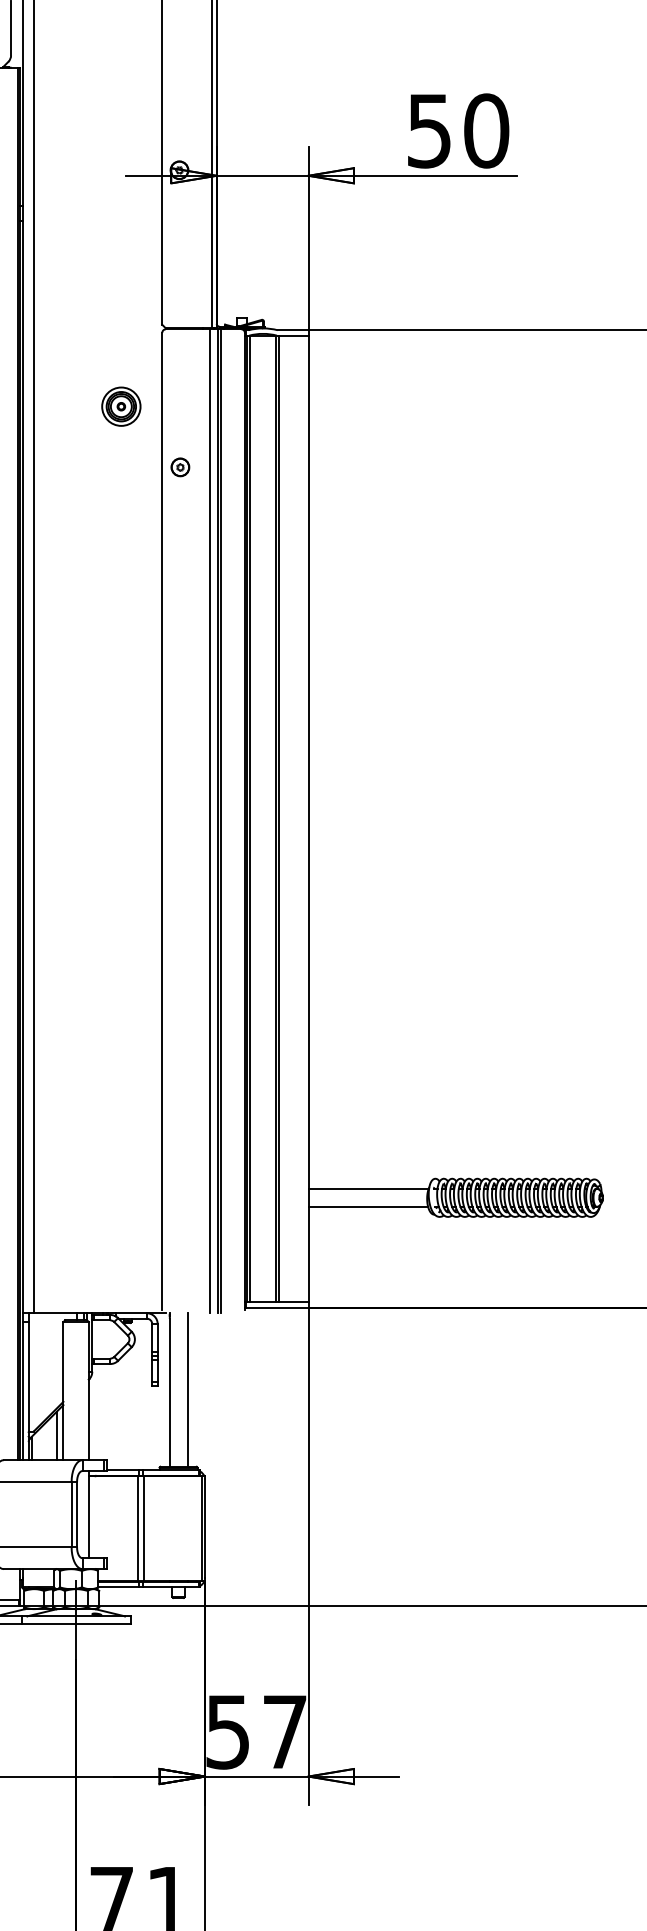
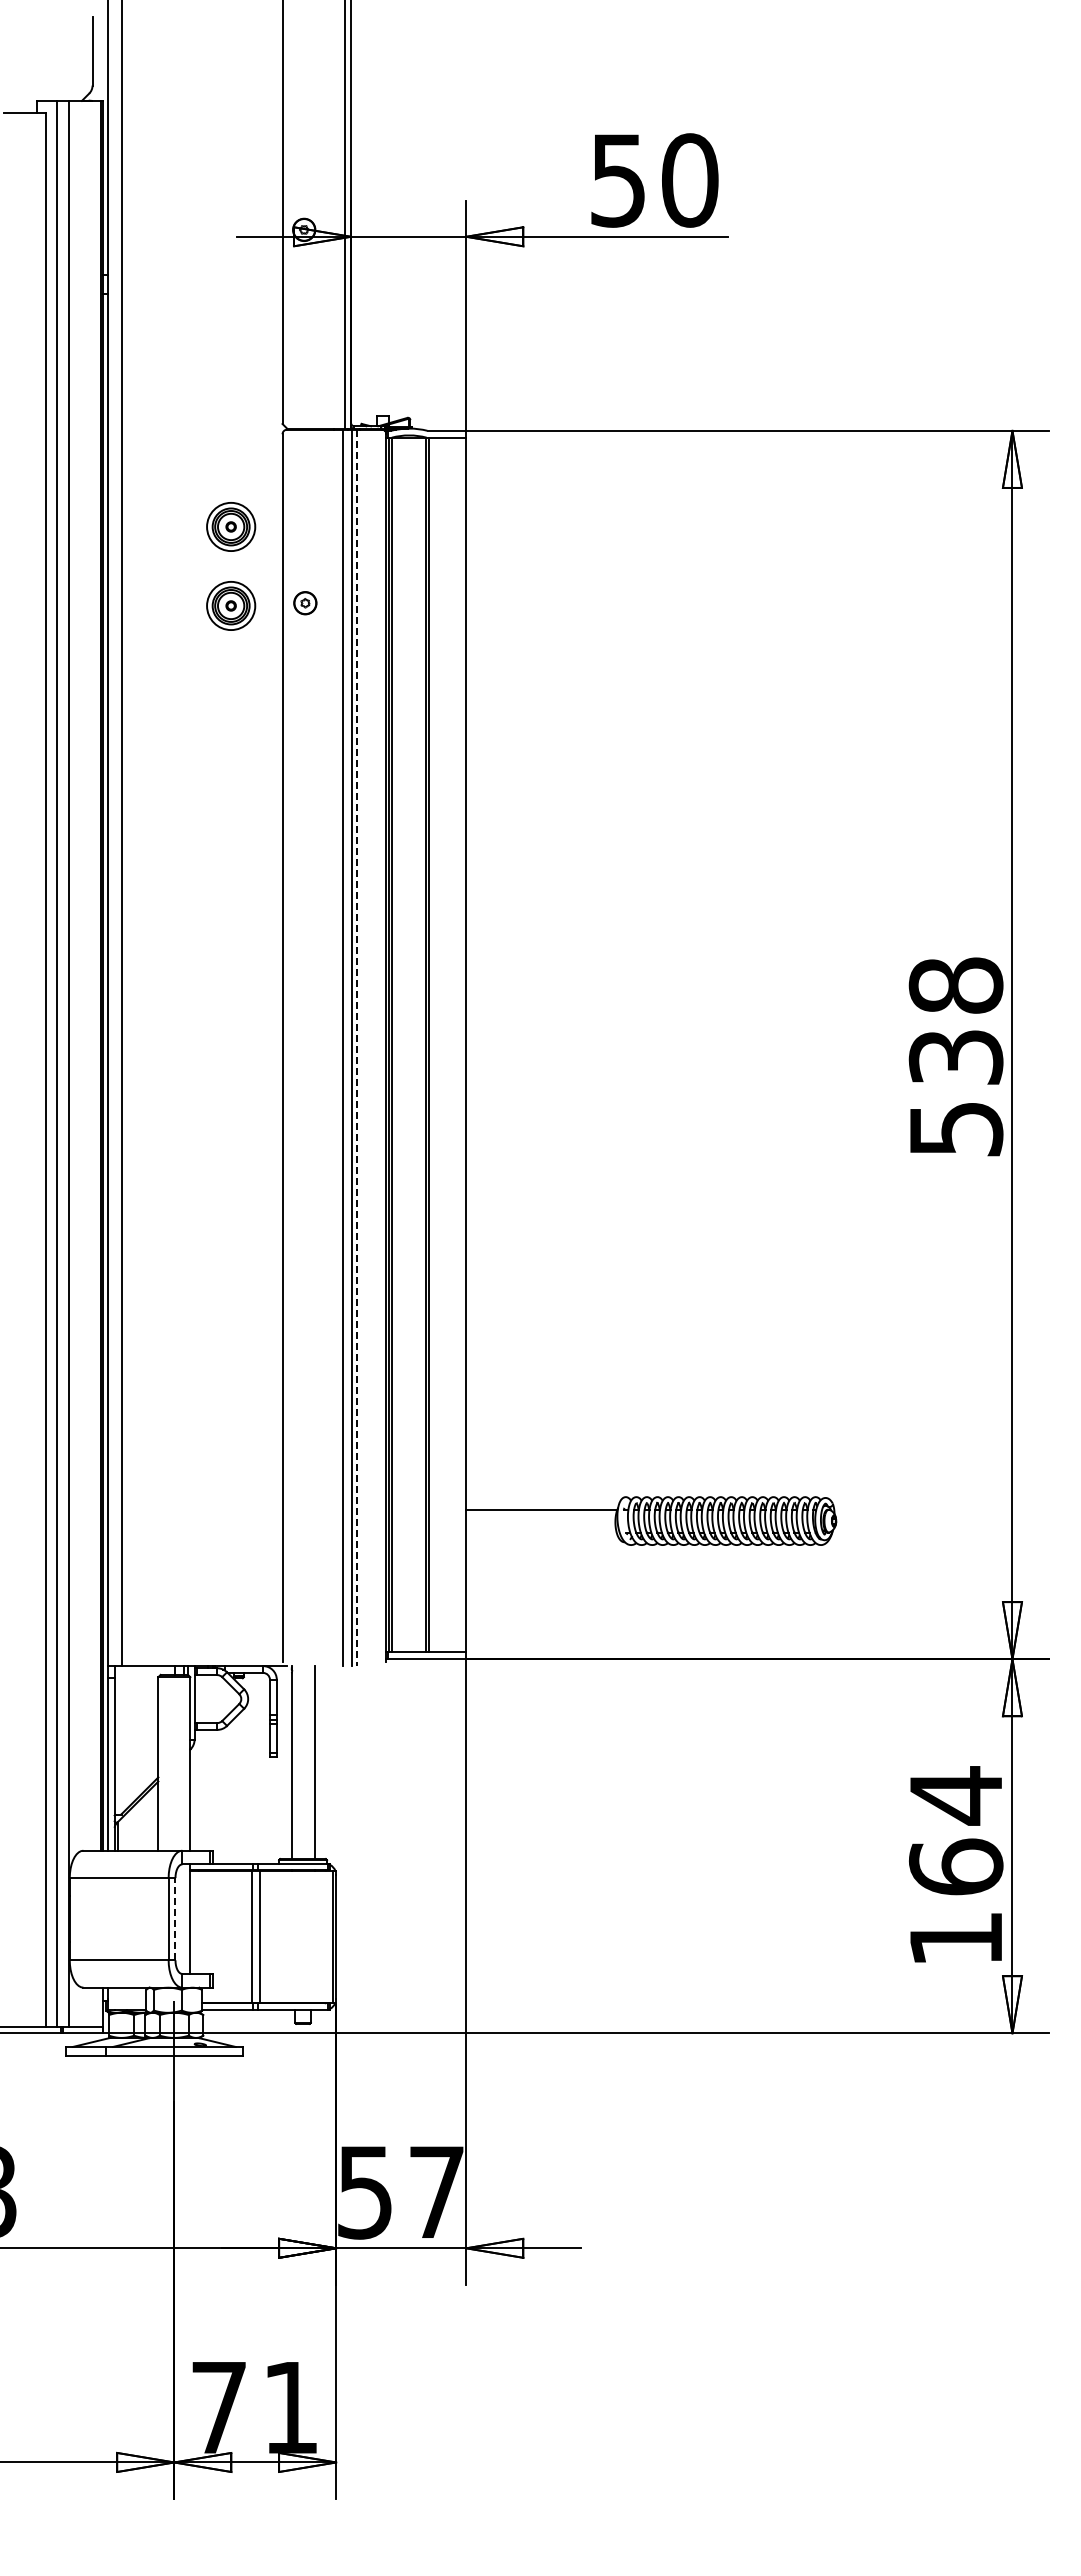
part: (121, 469) -> (231, 605), added
line: (221, 821) -> (356, 1048), solid -> dashed
line: (368, 1206) -> (541, 1532), removed
line: (57, 1435) -> (150, 1819), removed
line: (77, 1514) -> (175, 1918), solid -> dashed

